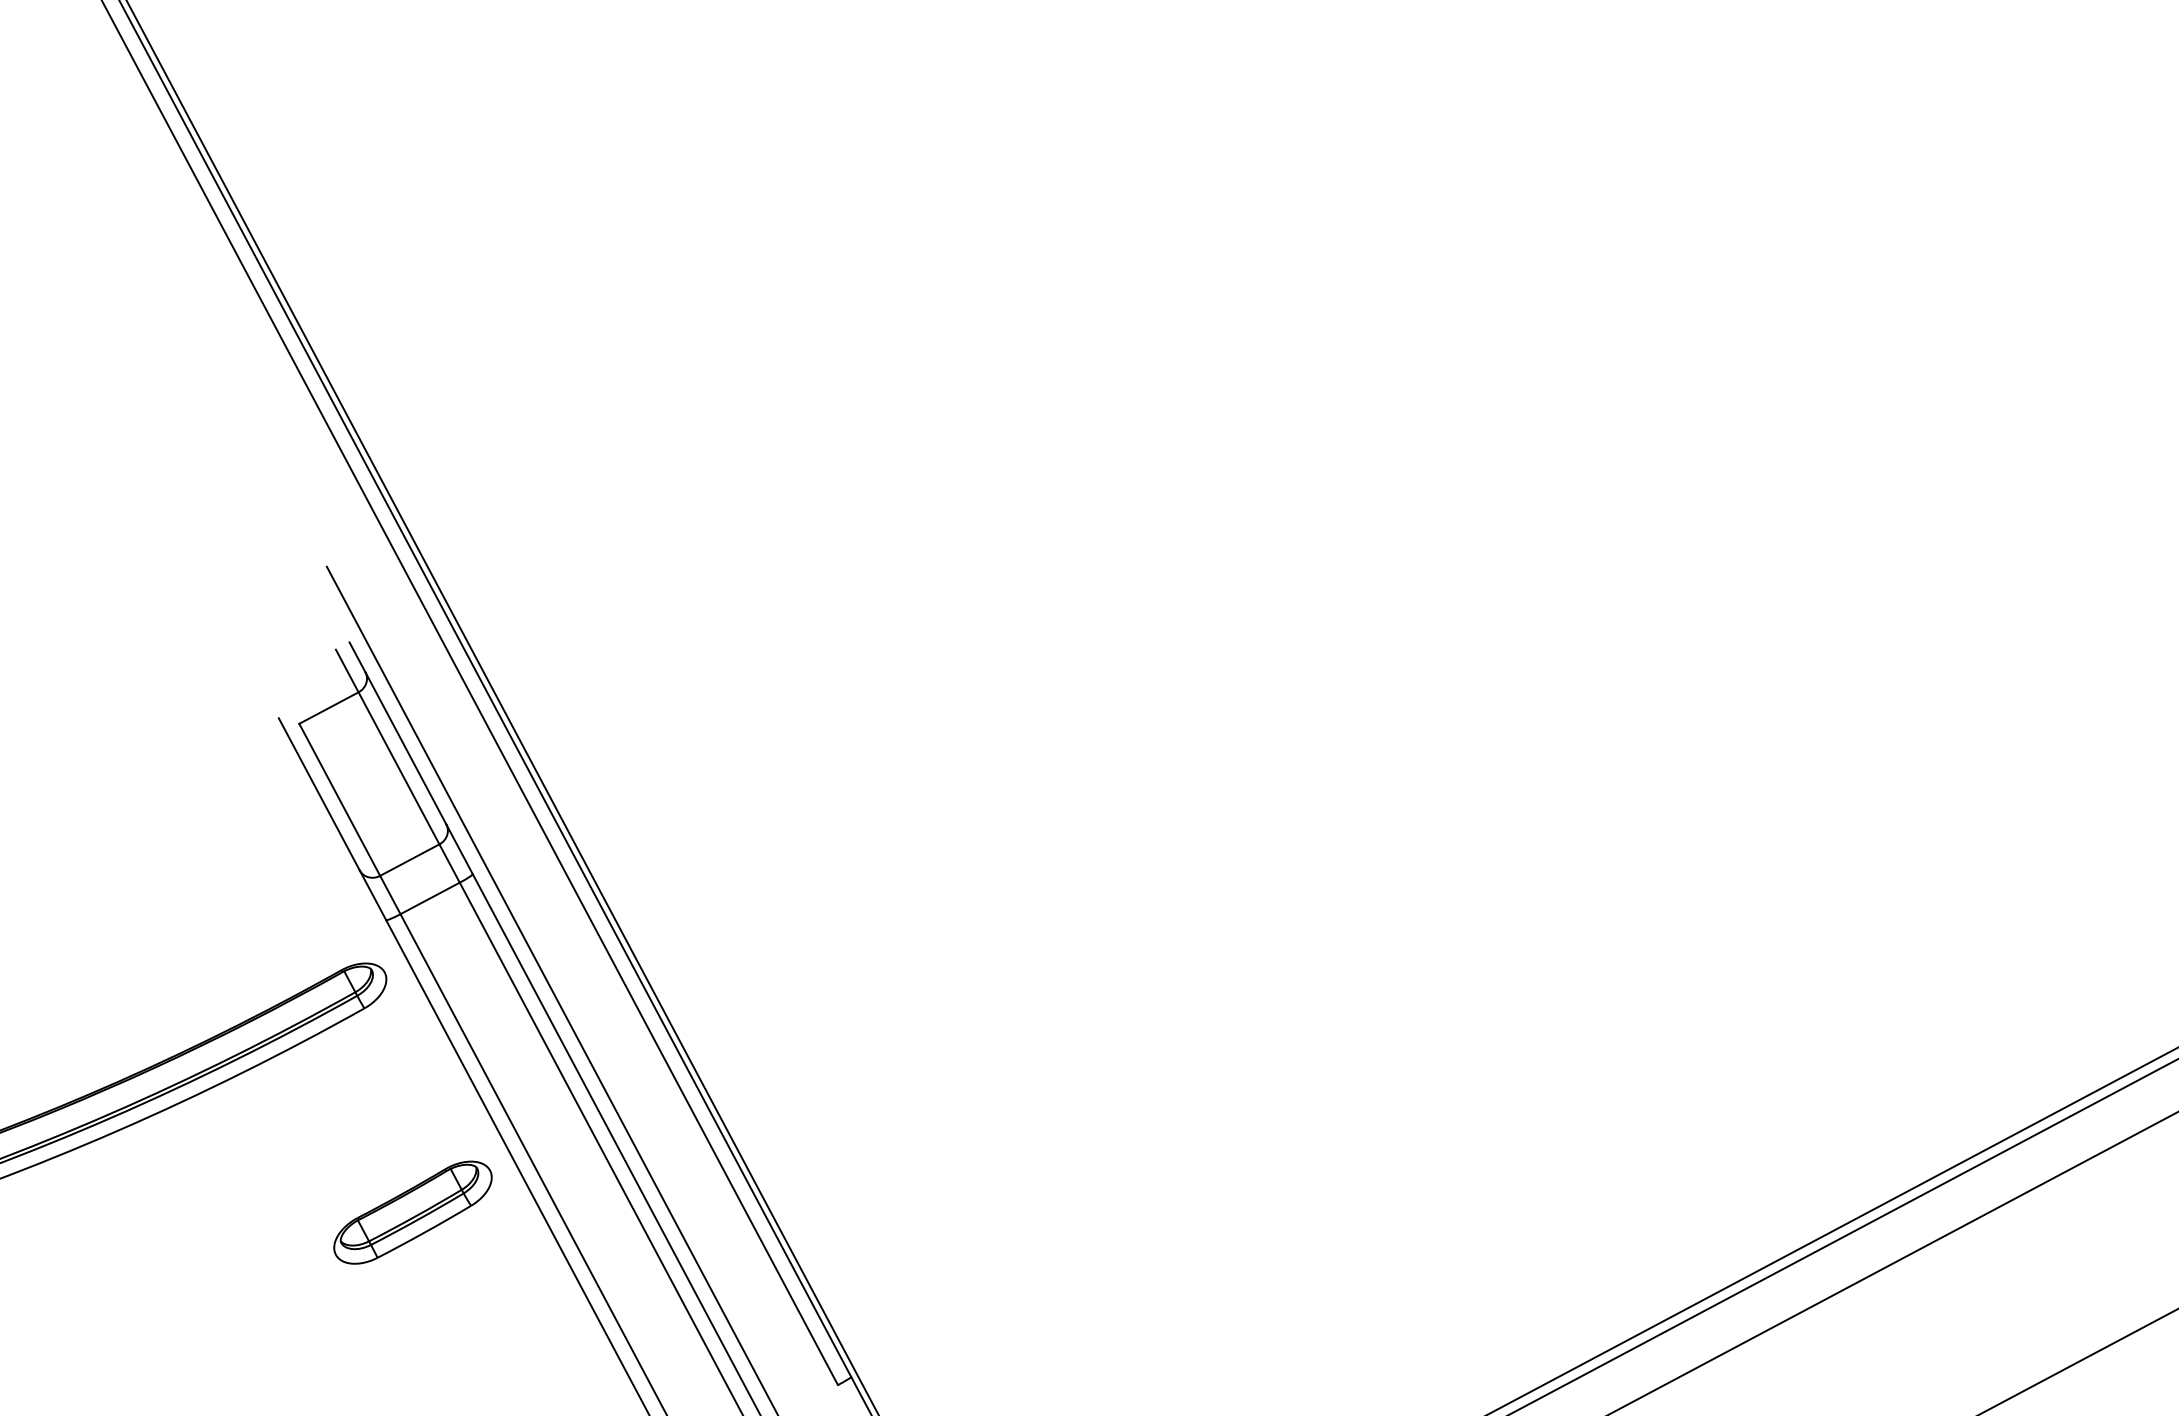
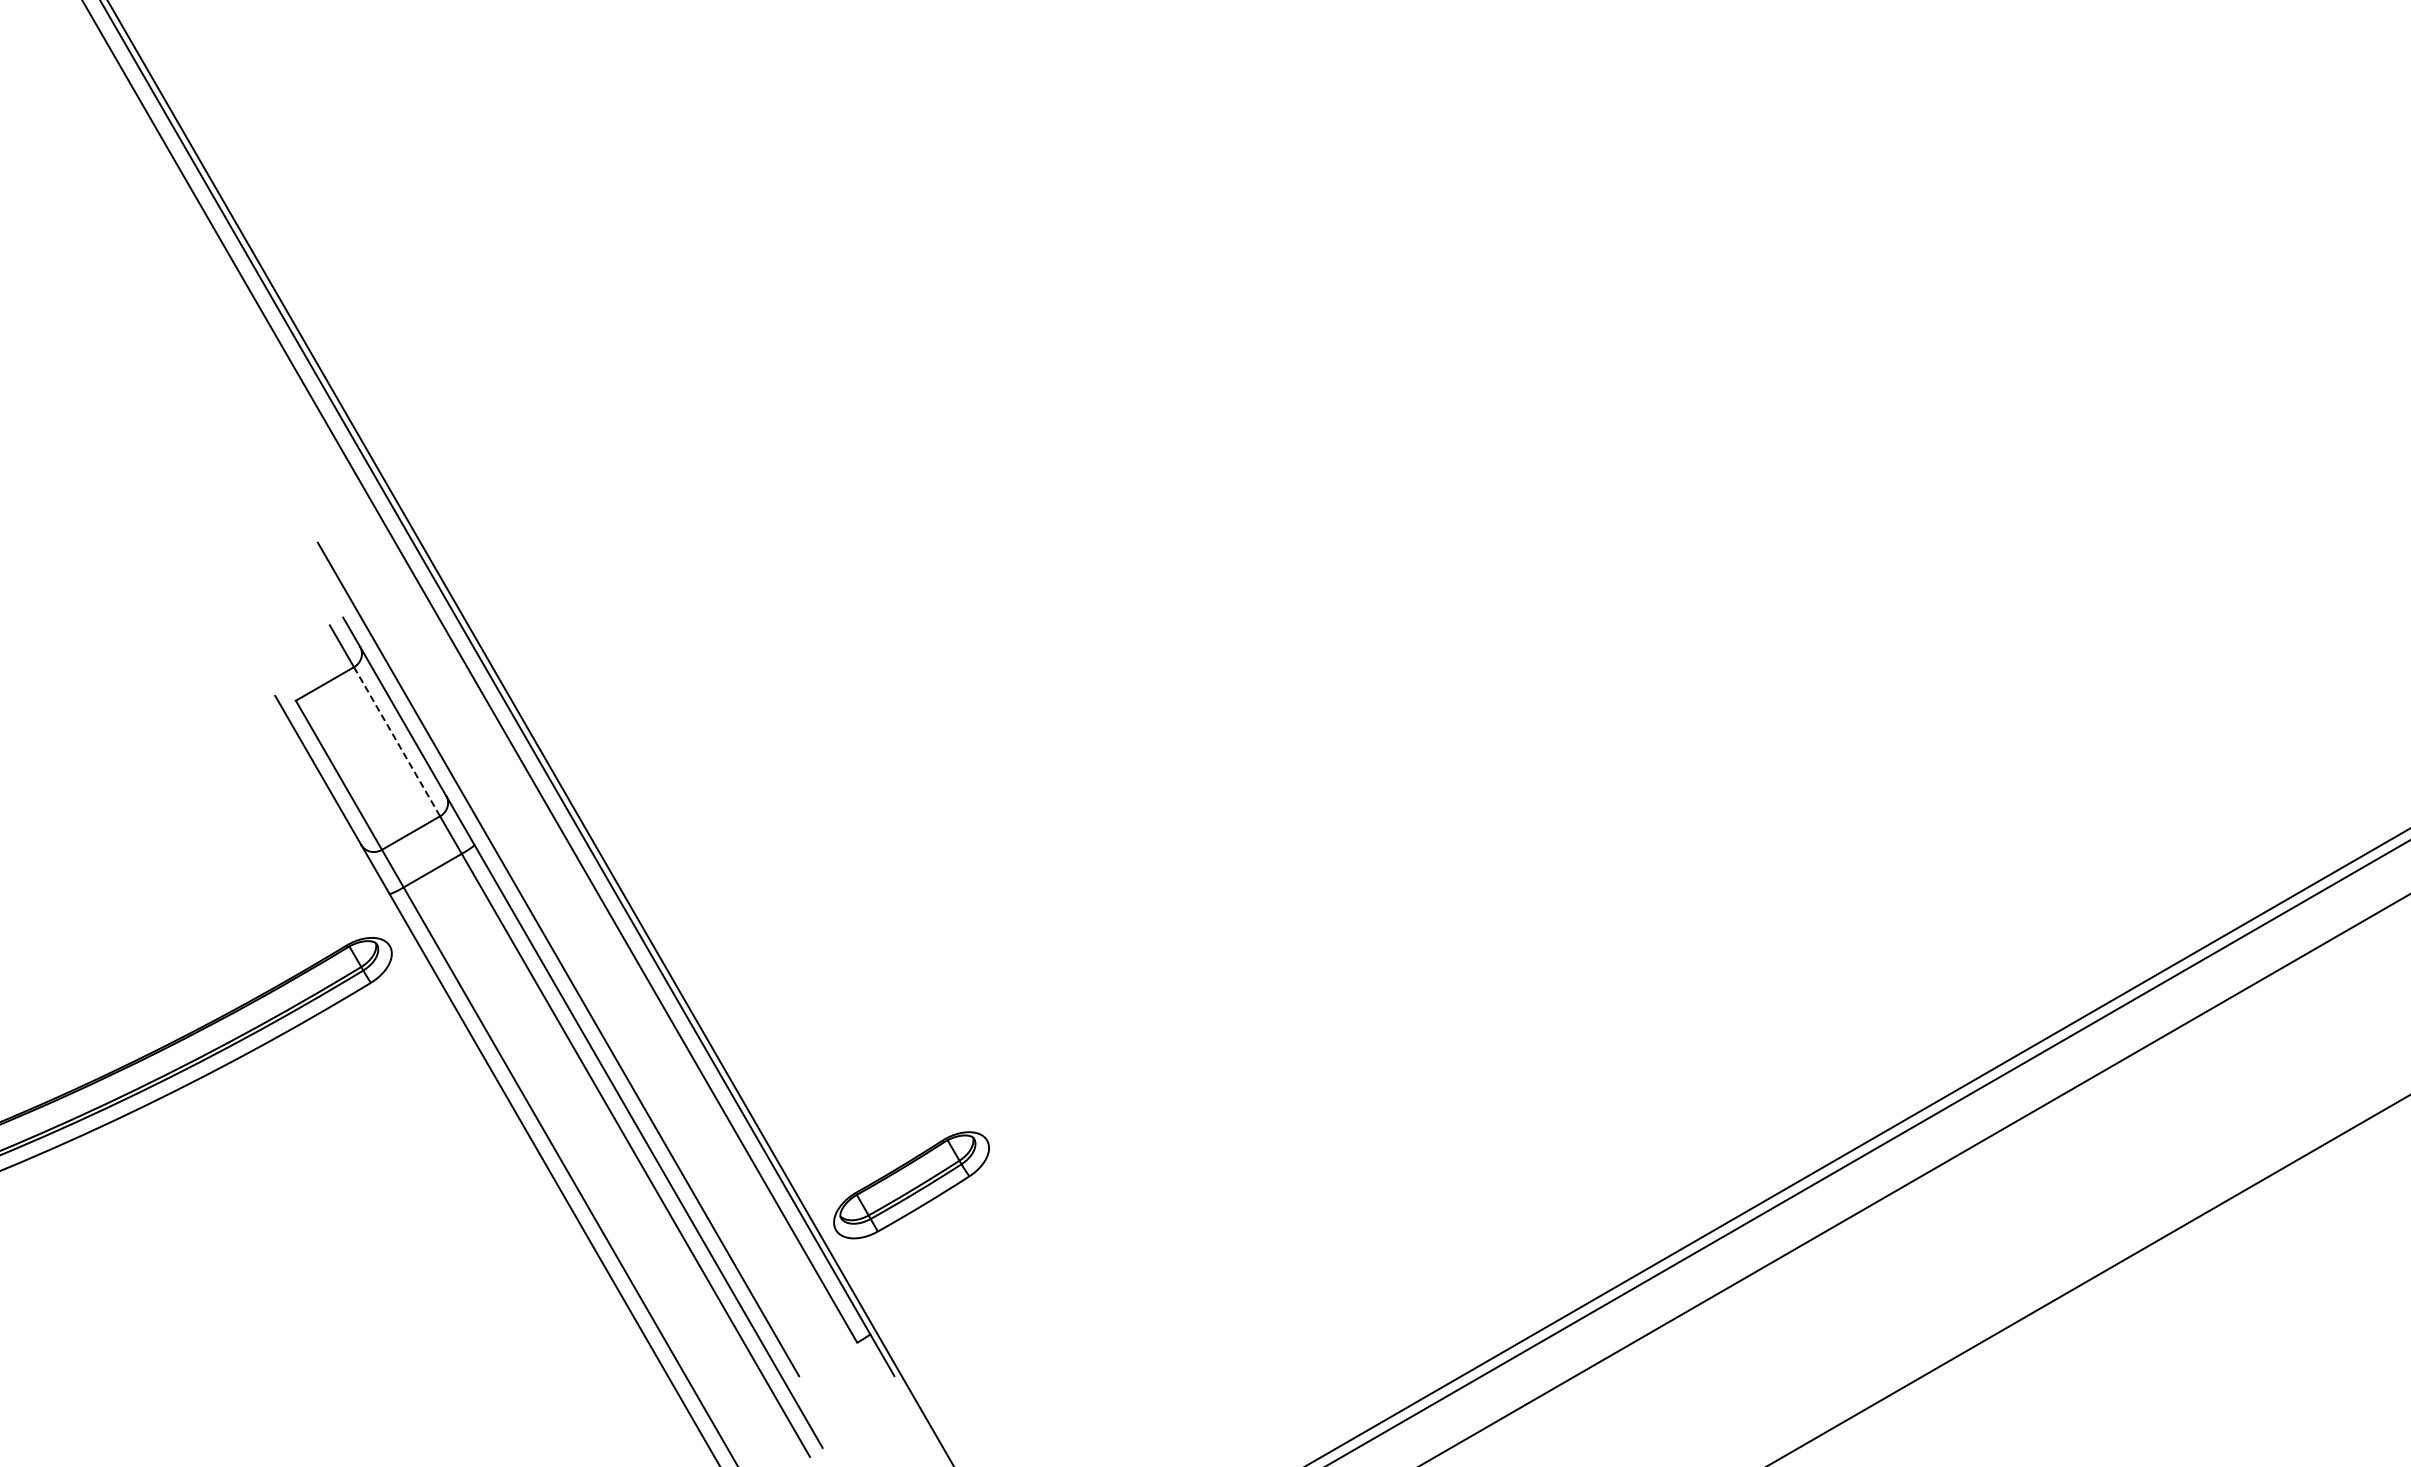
line: (399, 769) -> (397, 742), solid -> dashed
part: (412, 1212) -> (911, 1185), moved

